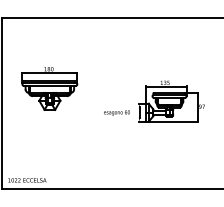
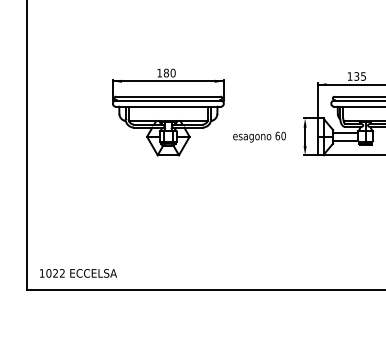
part: (49, 88) -> (167, 112), moved

